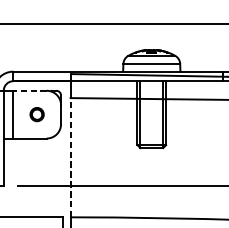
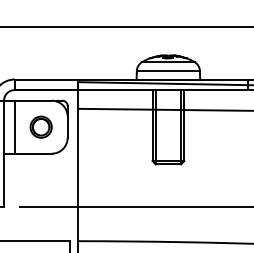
line: (30, 90) -> (33, 100), dashed -> solid
part: (36, 114) -> (40, 126), size x1.43
line: (70, 157) -> (78, 174), dashed -> solid

